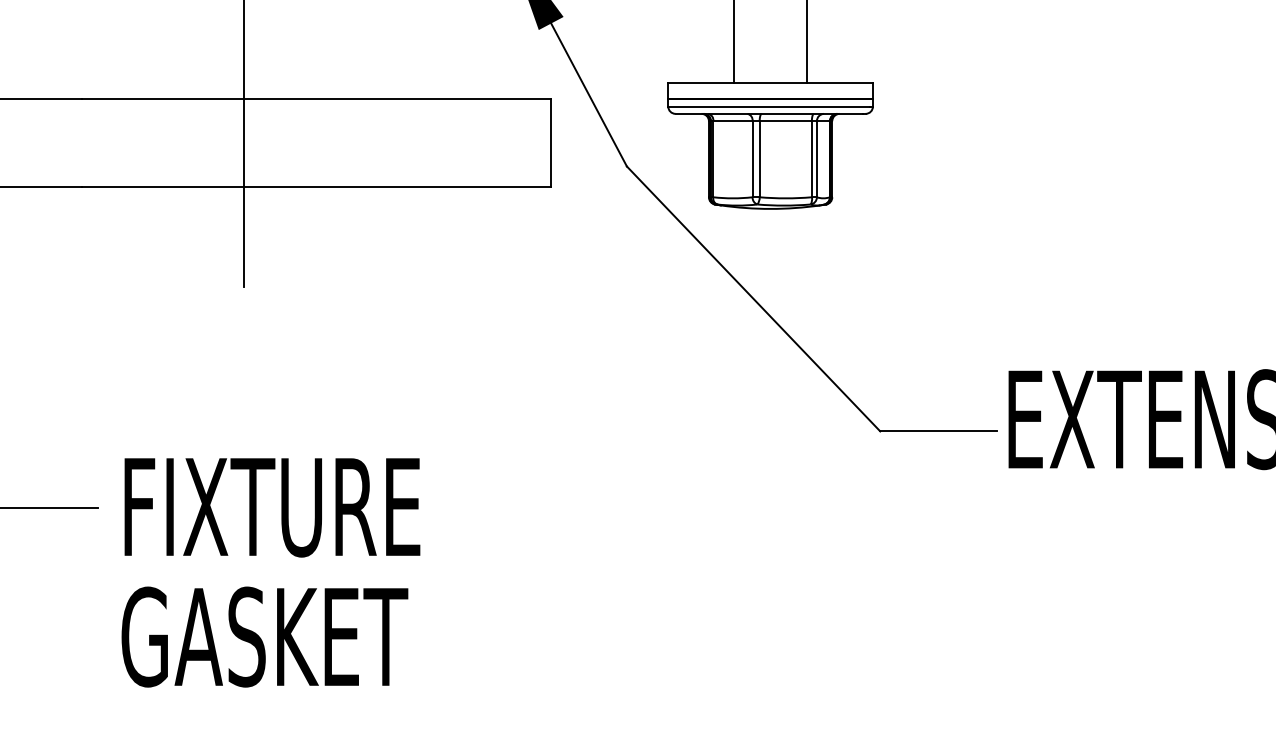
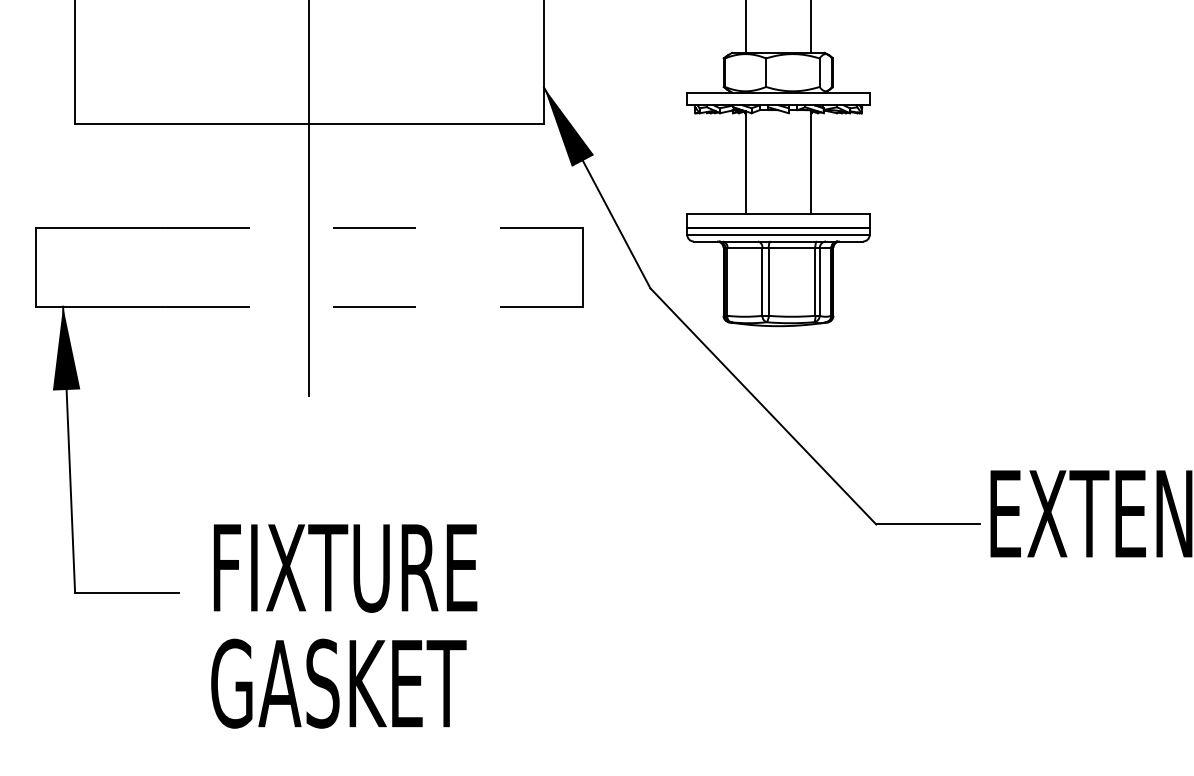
line: (317, 99) -> (374, 228), solid -> dashed
line: (317, 186) -> (374, 306), solid -> dashed
text: (271, 572) -> (344, 626), moved

